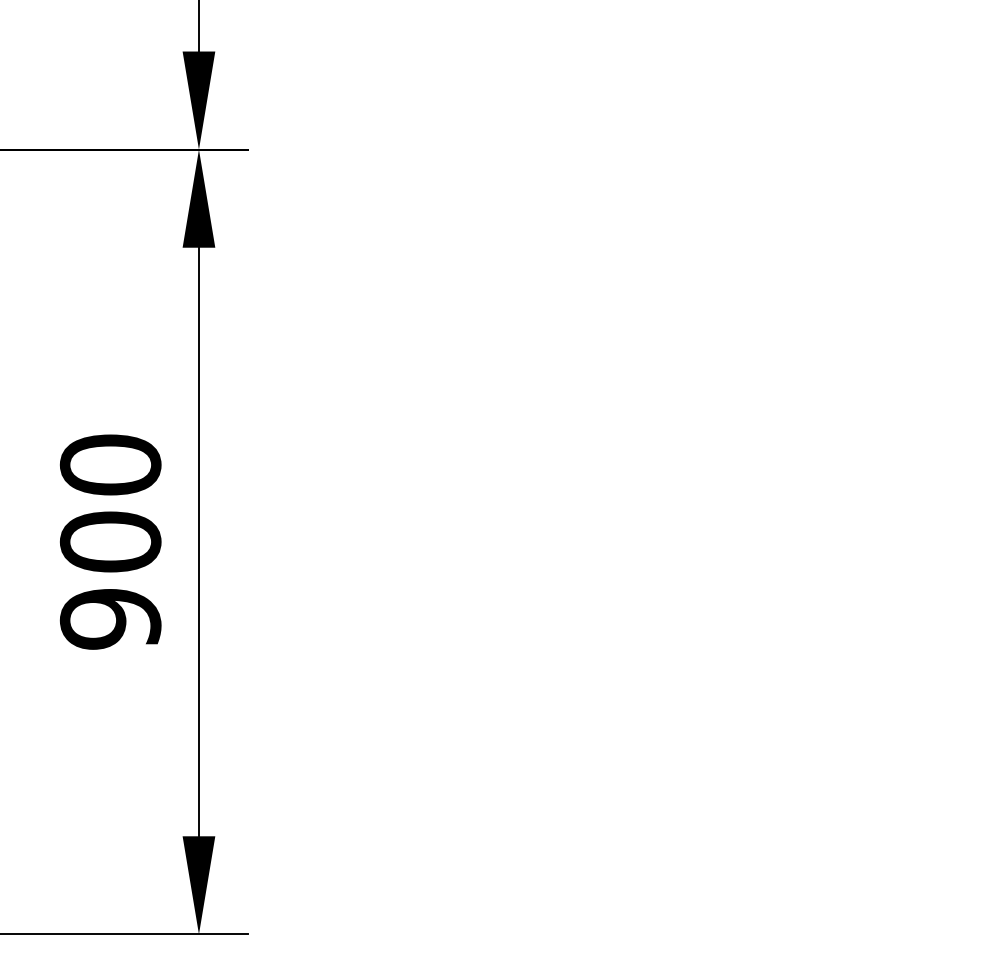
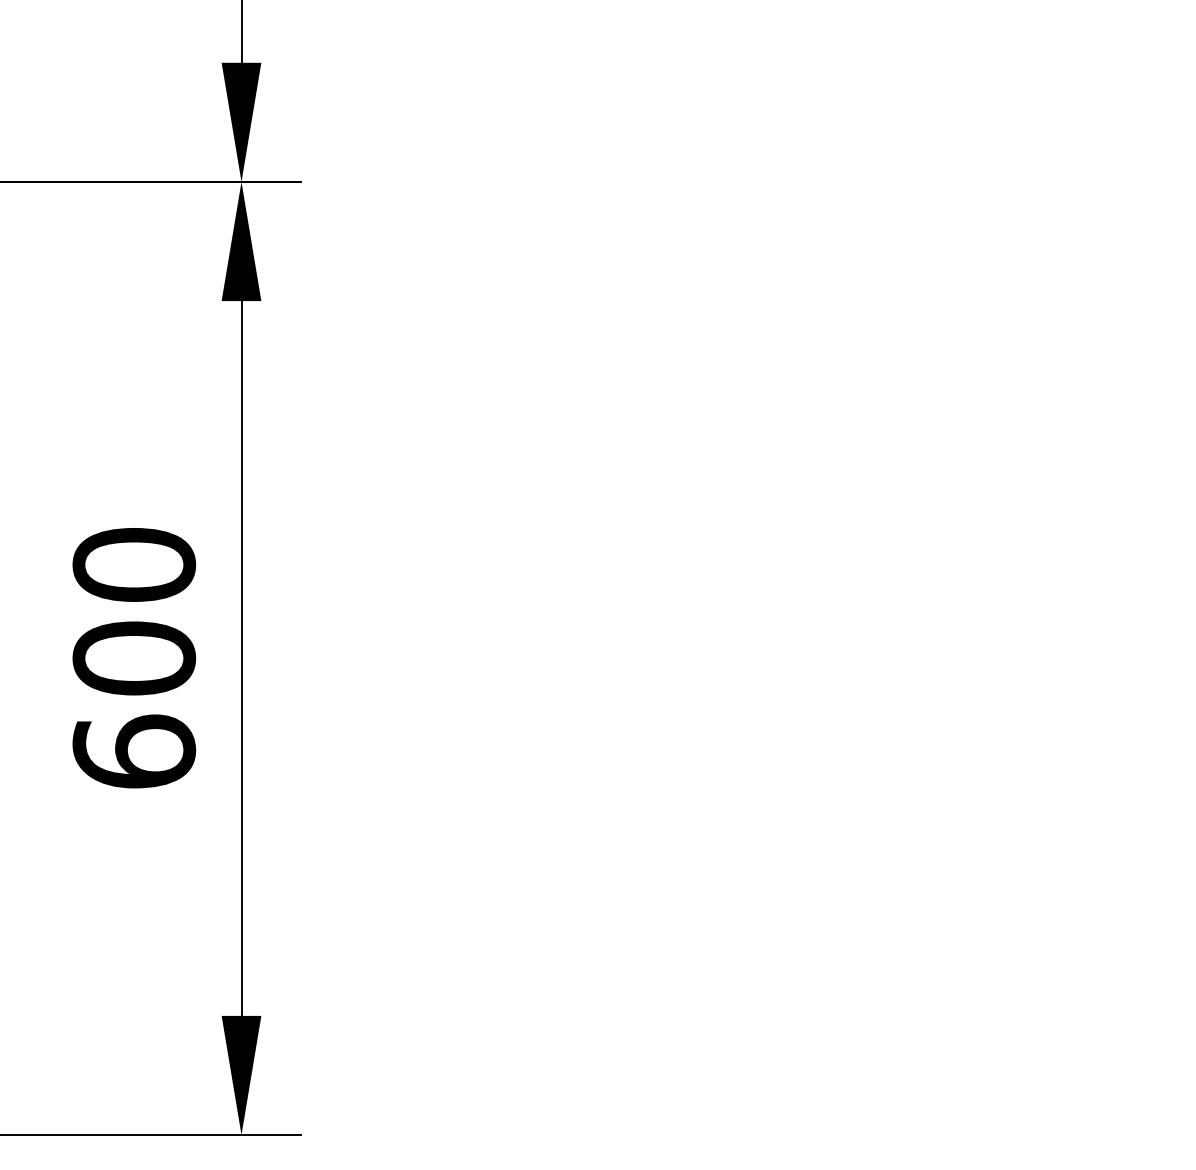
text: (110, 618) -> (134, 751), 900 -> 600

